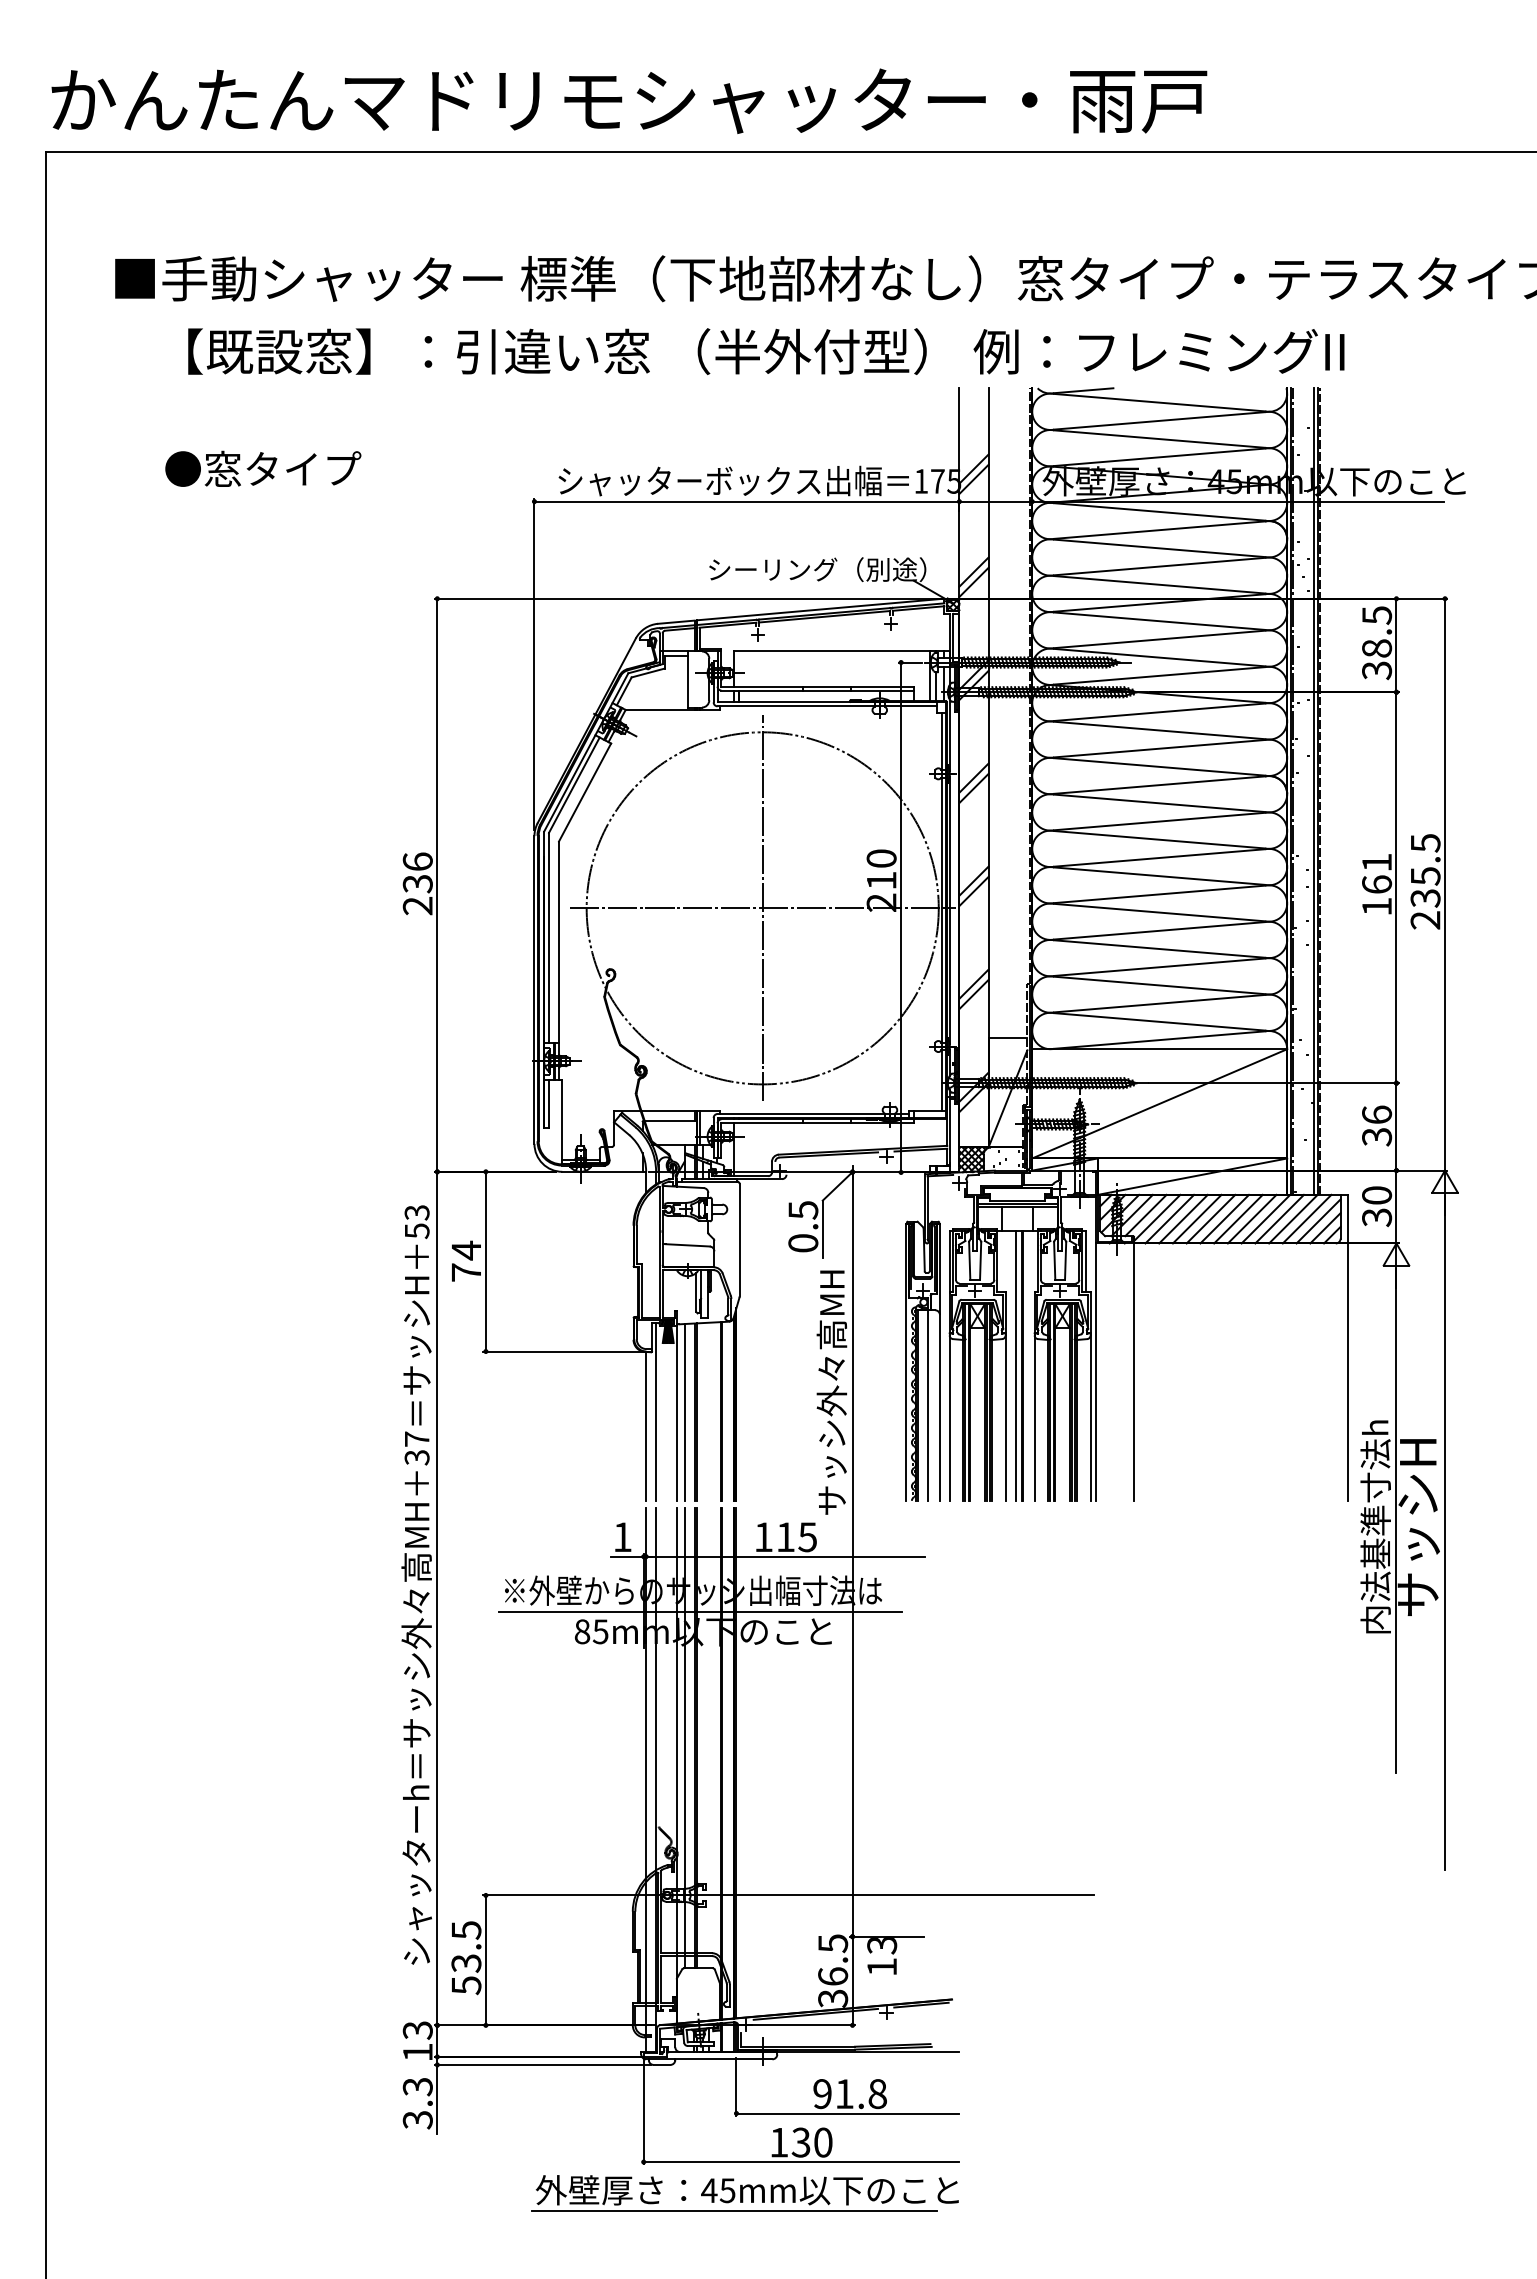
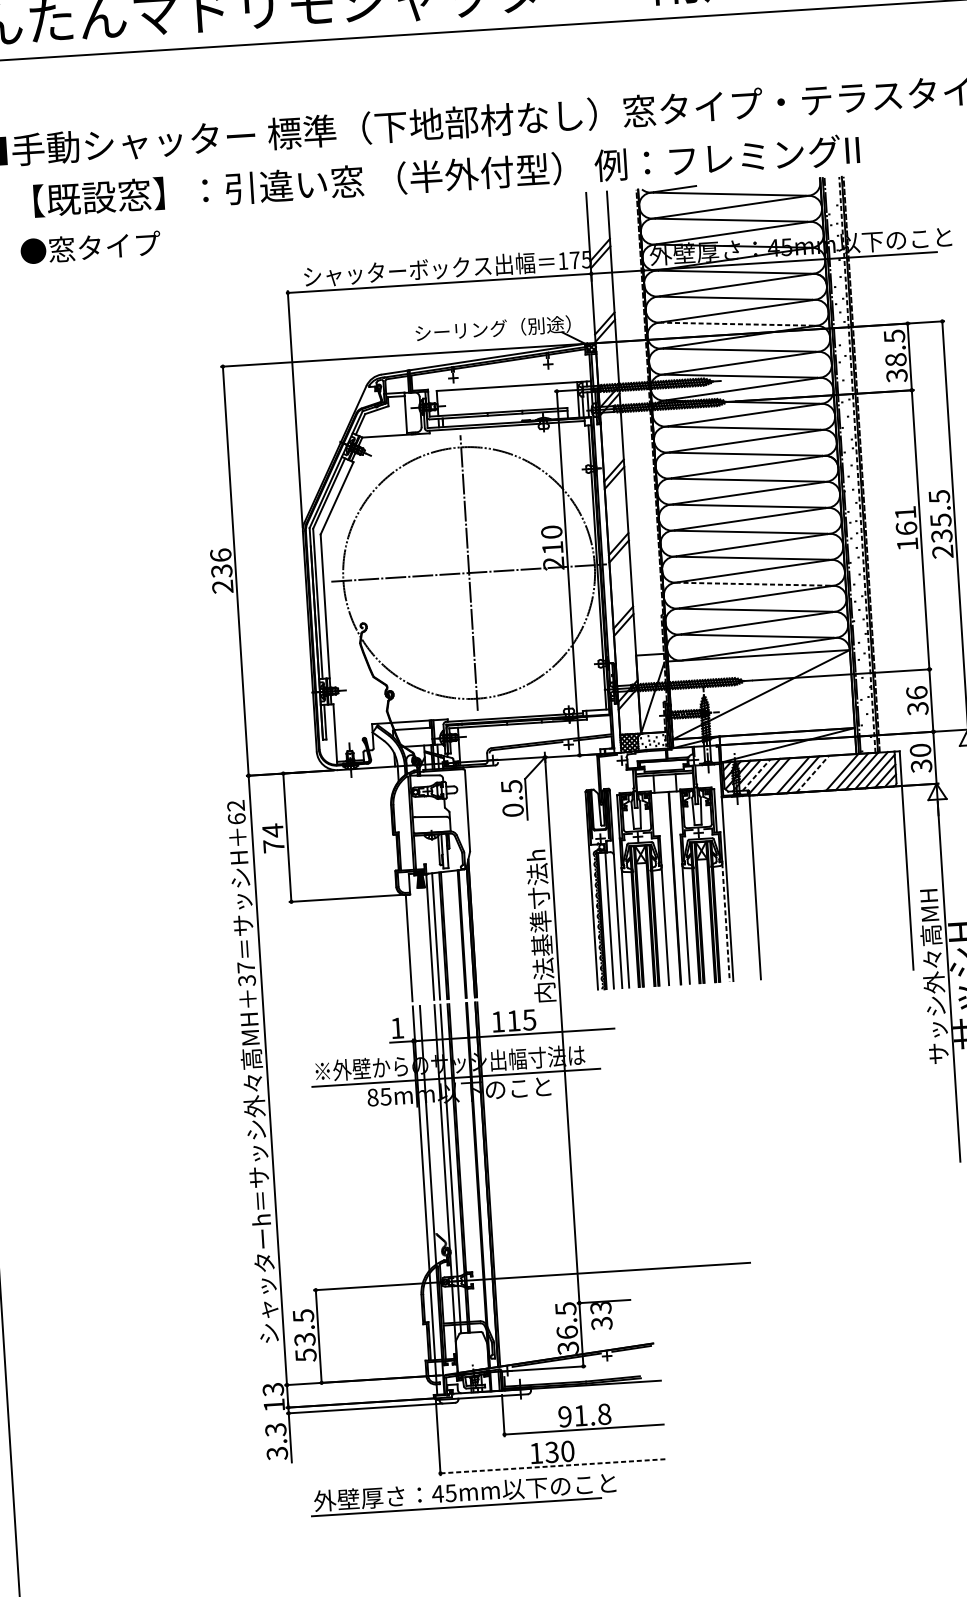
text: (263, 468) -> (90, 247), moved
line: (1159, 584) -> (737, 324), solid -> dashed
line: (1313, 791) -> (857, 464), solid -> dashed
line: (1159, 949) -> (754, 584), solid -> dashed
line: (1146, 1215) -> (756, 775), solid -> dashed
line: (1183, 1218) -> (783, 775), removed
line: (1225, 1218) -> (813, 773), solid -> dashed
line: (1238, 1218) -> (822, 773), removed
line: (1251, 1218) -> (831, 772), removed
text: (416, 1222) -> (236, 812), 53 -> 62
line: (1016, 1365) -> (670, 887), removed
text: (831, 1392) -> (539, 915), サッシ外々高MH -> 内法基準寸法h
line: (656, 1411) -> (415, 937), removed
line: (1090, 1418) -> (726, 922), solid -> dashed
text: (1375, 1512) -> (933, 976), 内法基準寸法h -> サッシ外々高MH
text: (882, 1967) -> (602, 1323), 13 -> 33
line: (801, 2162) -> (553, 1466), solid -> dashed
part: (744, 2193) -> (463, 1494), moved

